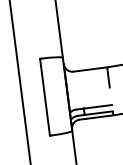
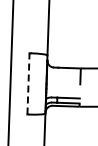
line: (44, 96) -> (28, 83), solid -> dashed

